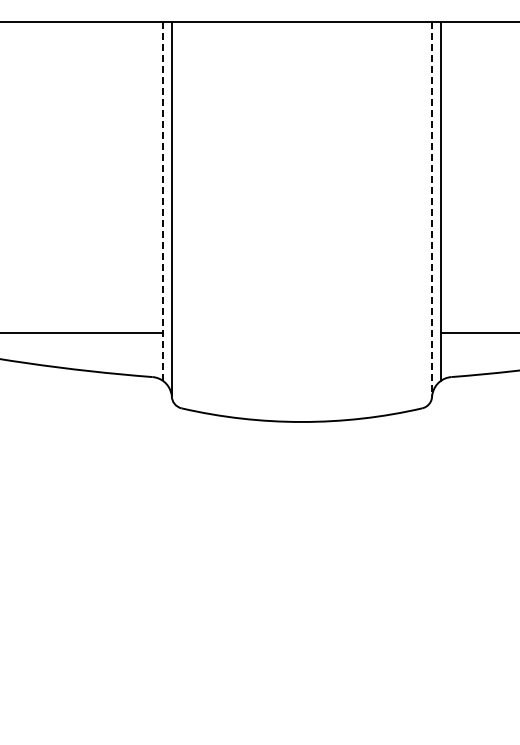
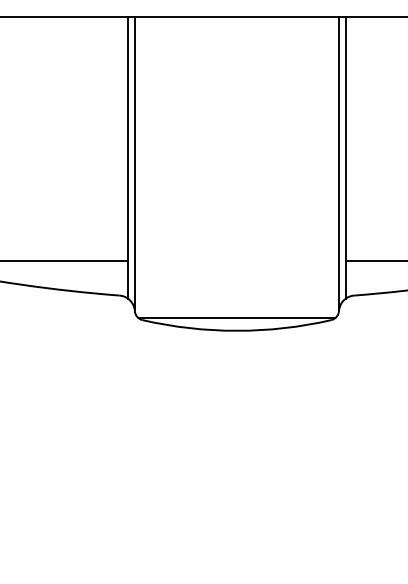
line: (163, 201) -> (128, 157), dashed -> solid
line: (432, 209) -> (339, 164), dashed -> solid
line: (301, 405) -> (236, 317), added

